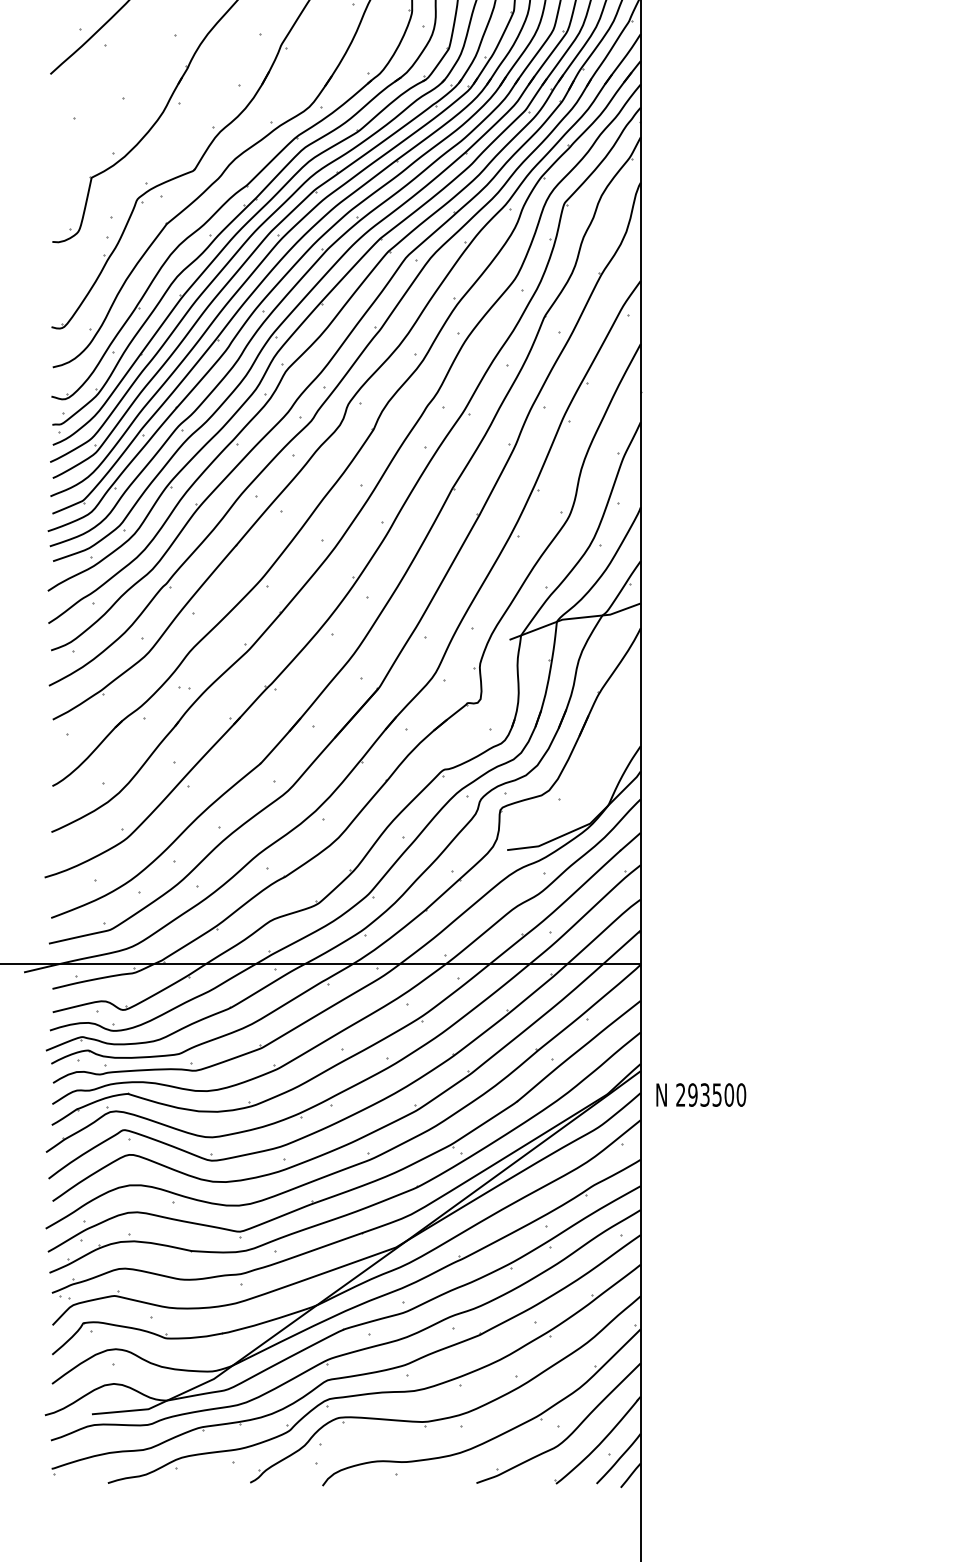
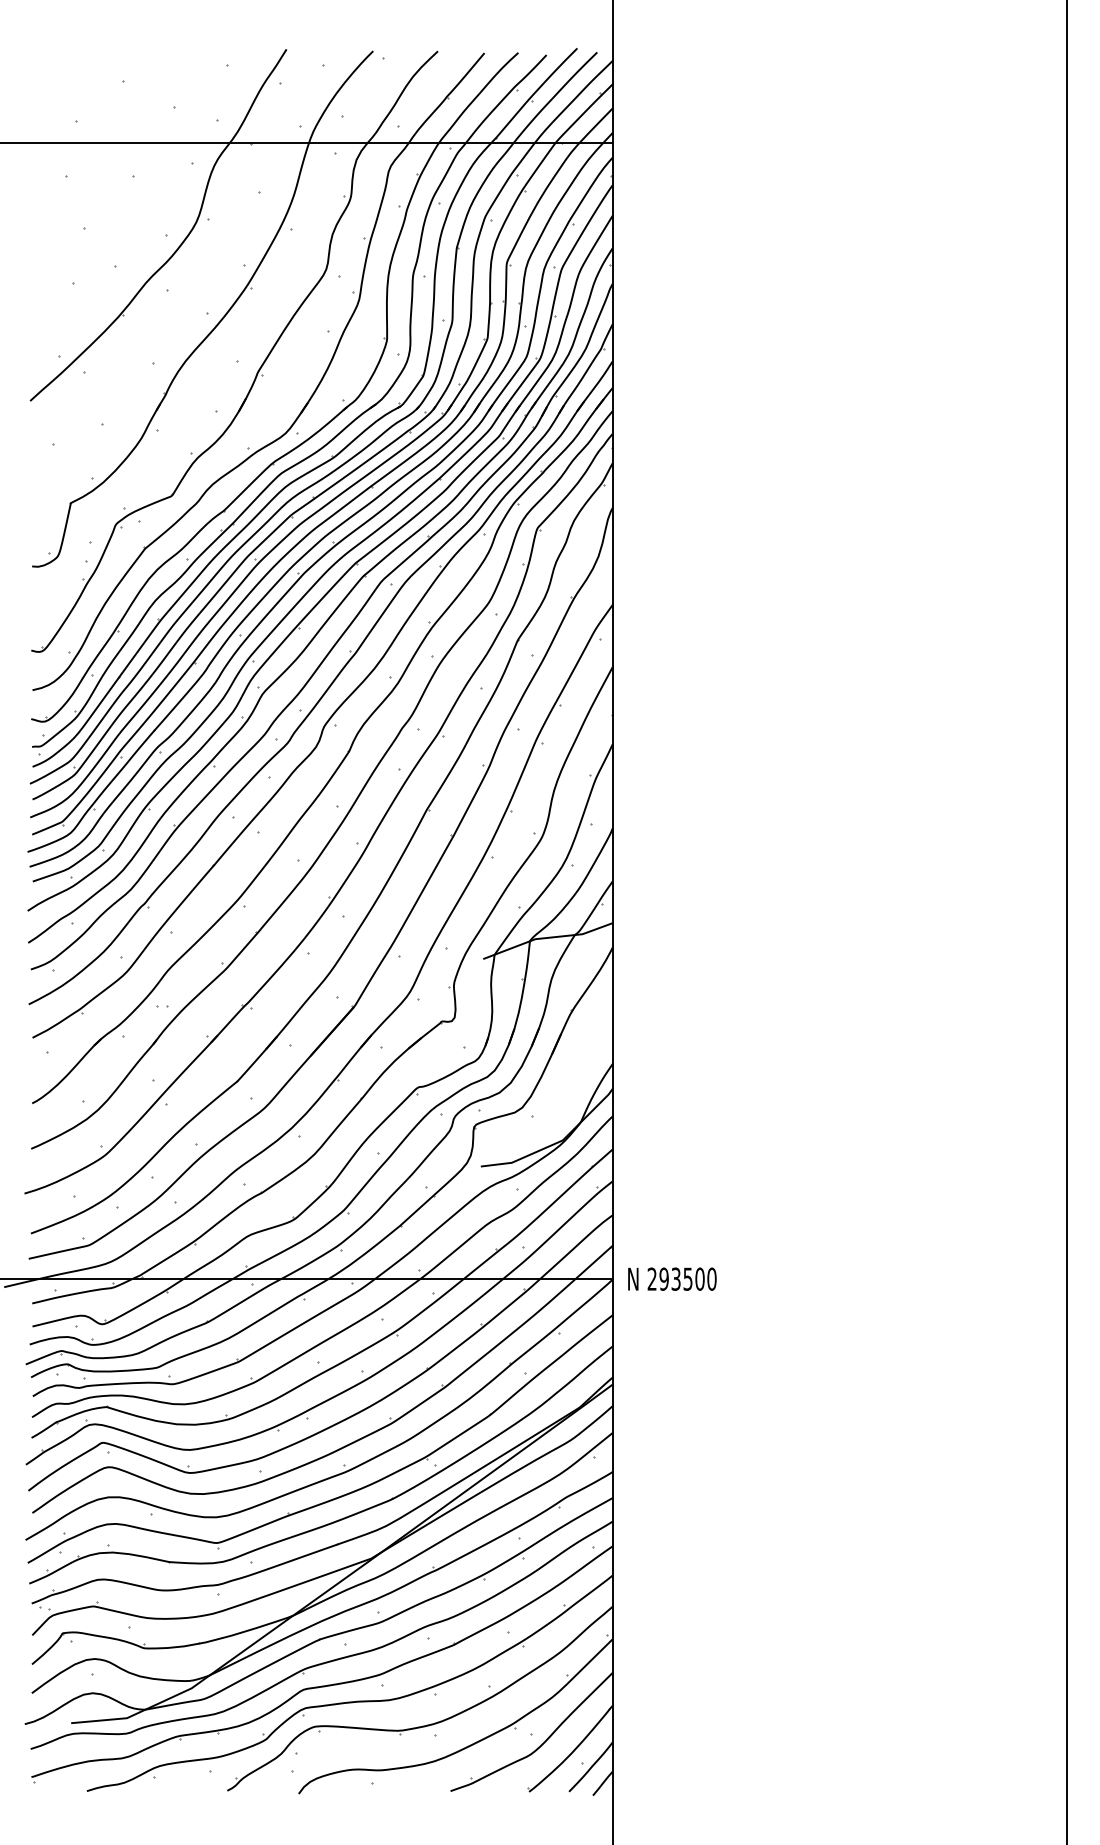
text: (701, 1094) -> (672, 1278), moved

